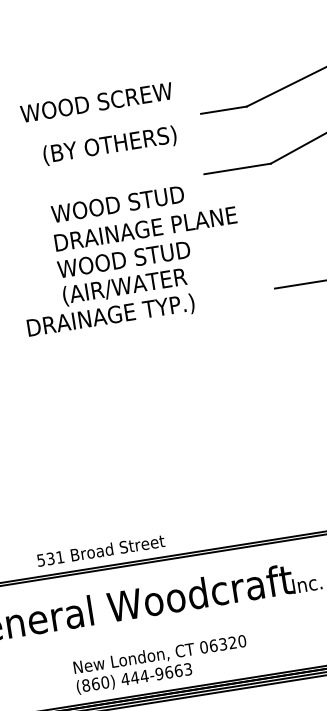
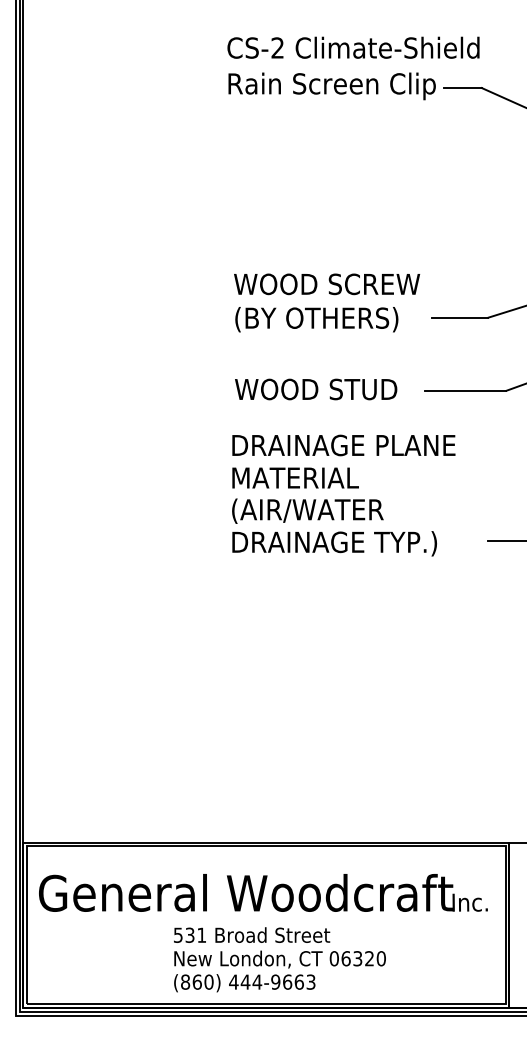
text: (97, 102) -> (327, 284), moved
text: (109, 145) -> (316, 319), moved
text: (118, 204) -> (316, 389), moved
text: (123, 259) -> (311, 477), WOOD STUD -> MATERIAL
text: (110, 316) -> (334, 543), moved
text: (101, 550) -> (252, 934), moved

